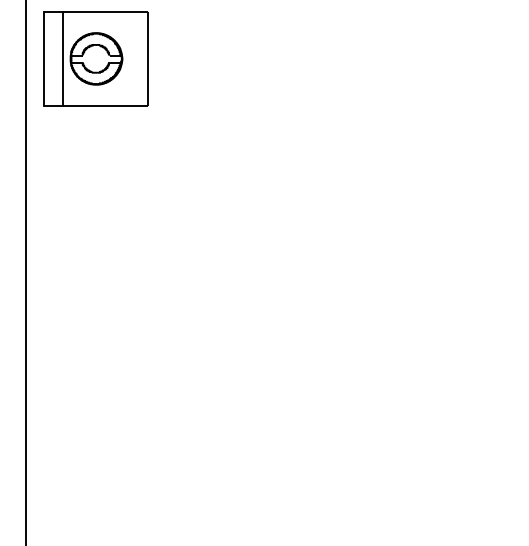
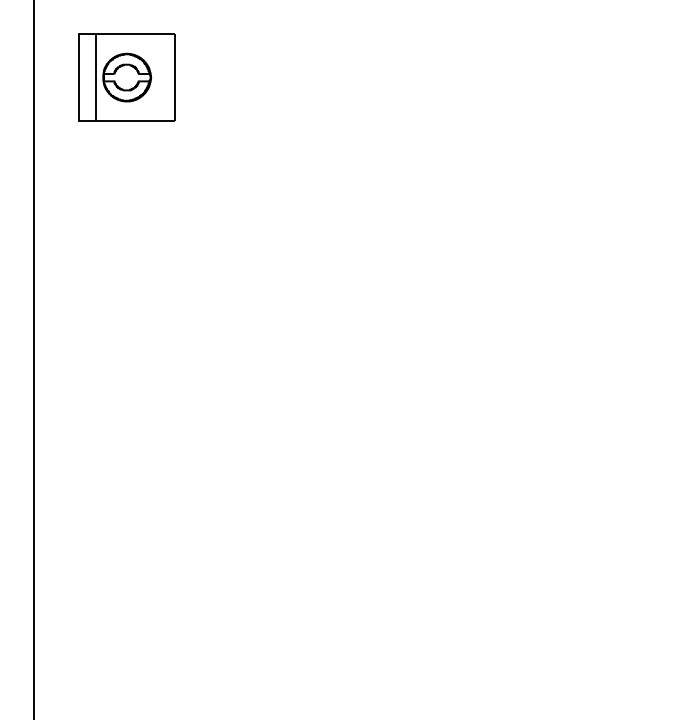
part: (95, 58) -> (126, 77), size x0.7

